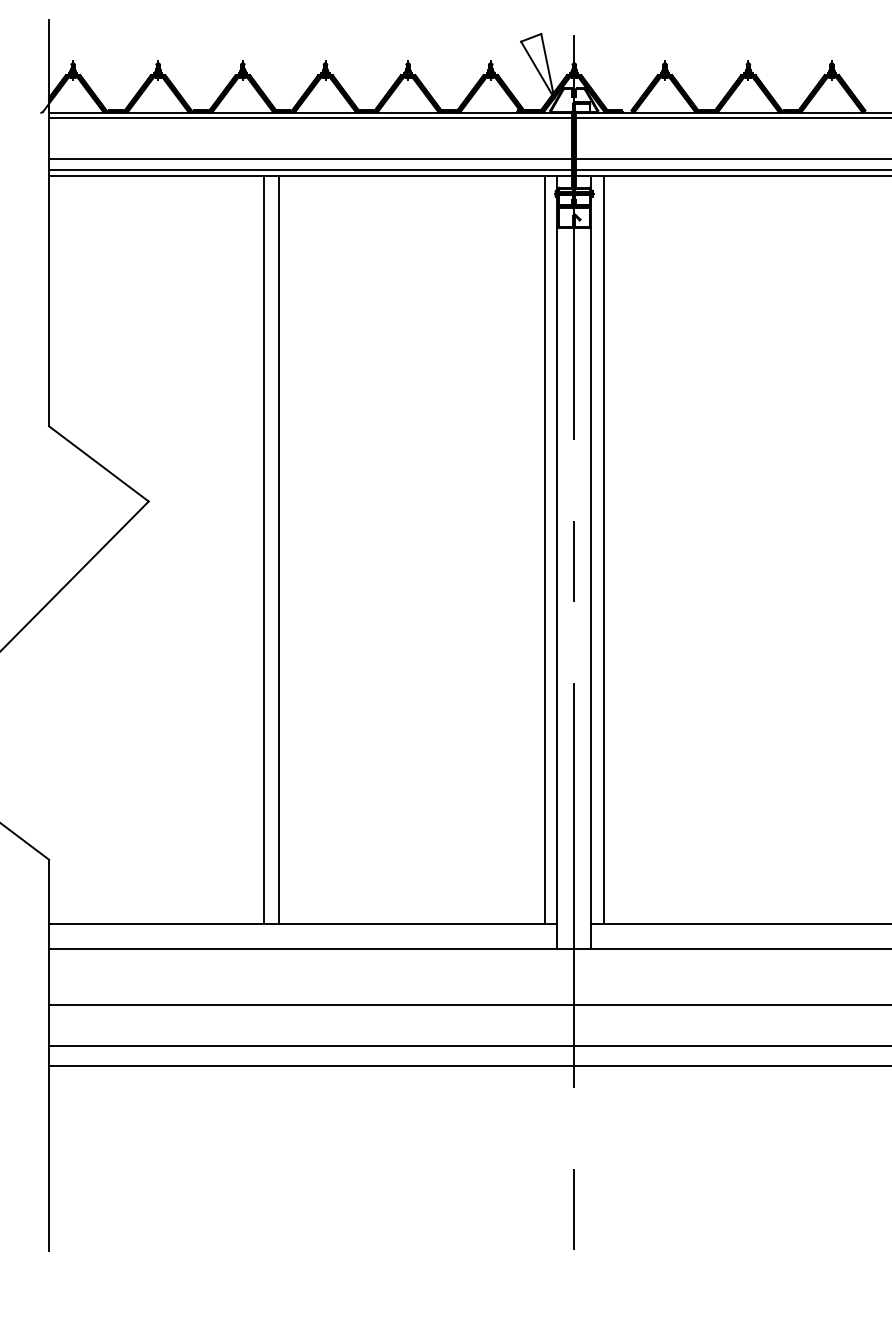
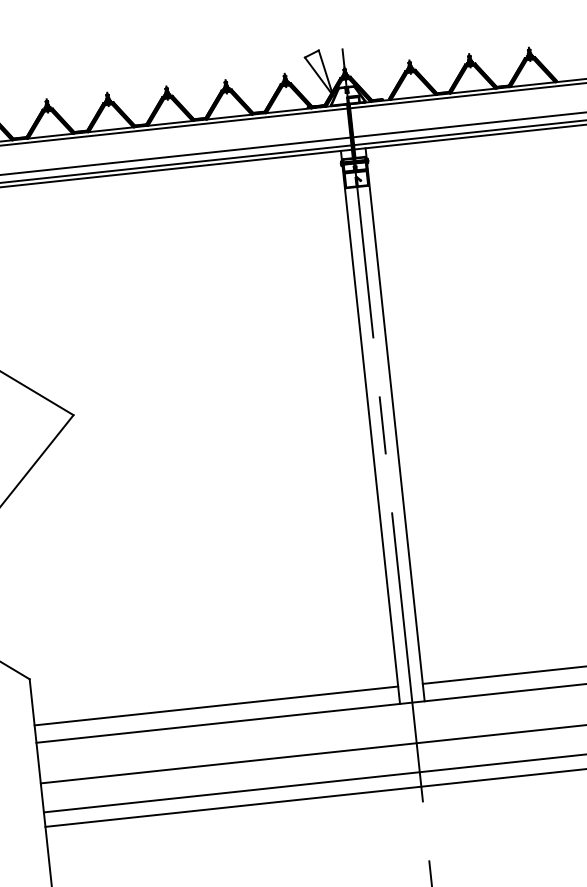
line: (263, 550) -> (159, 441), removed
line: (278, 550) -> (170, 440), removed
line: (544, 550) -> (360, 419), removed
line: (603, 550) -> (402, 415), removed

